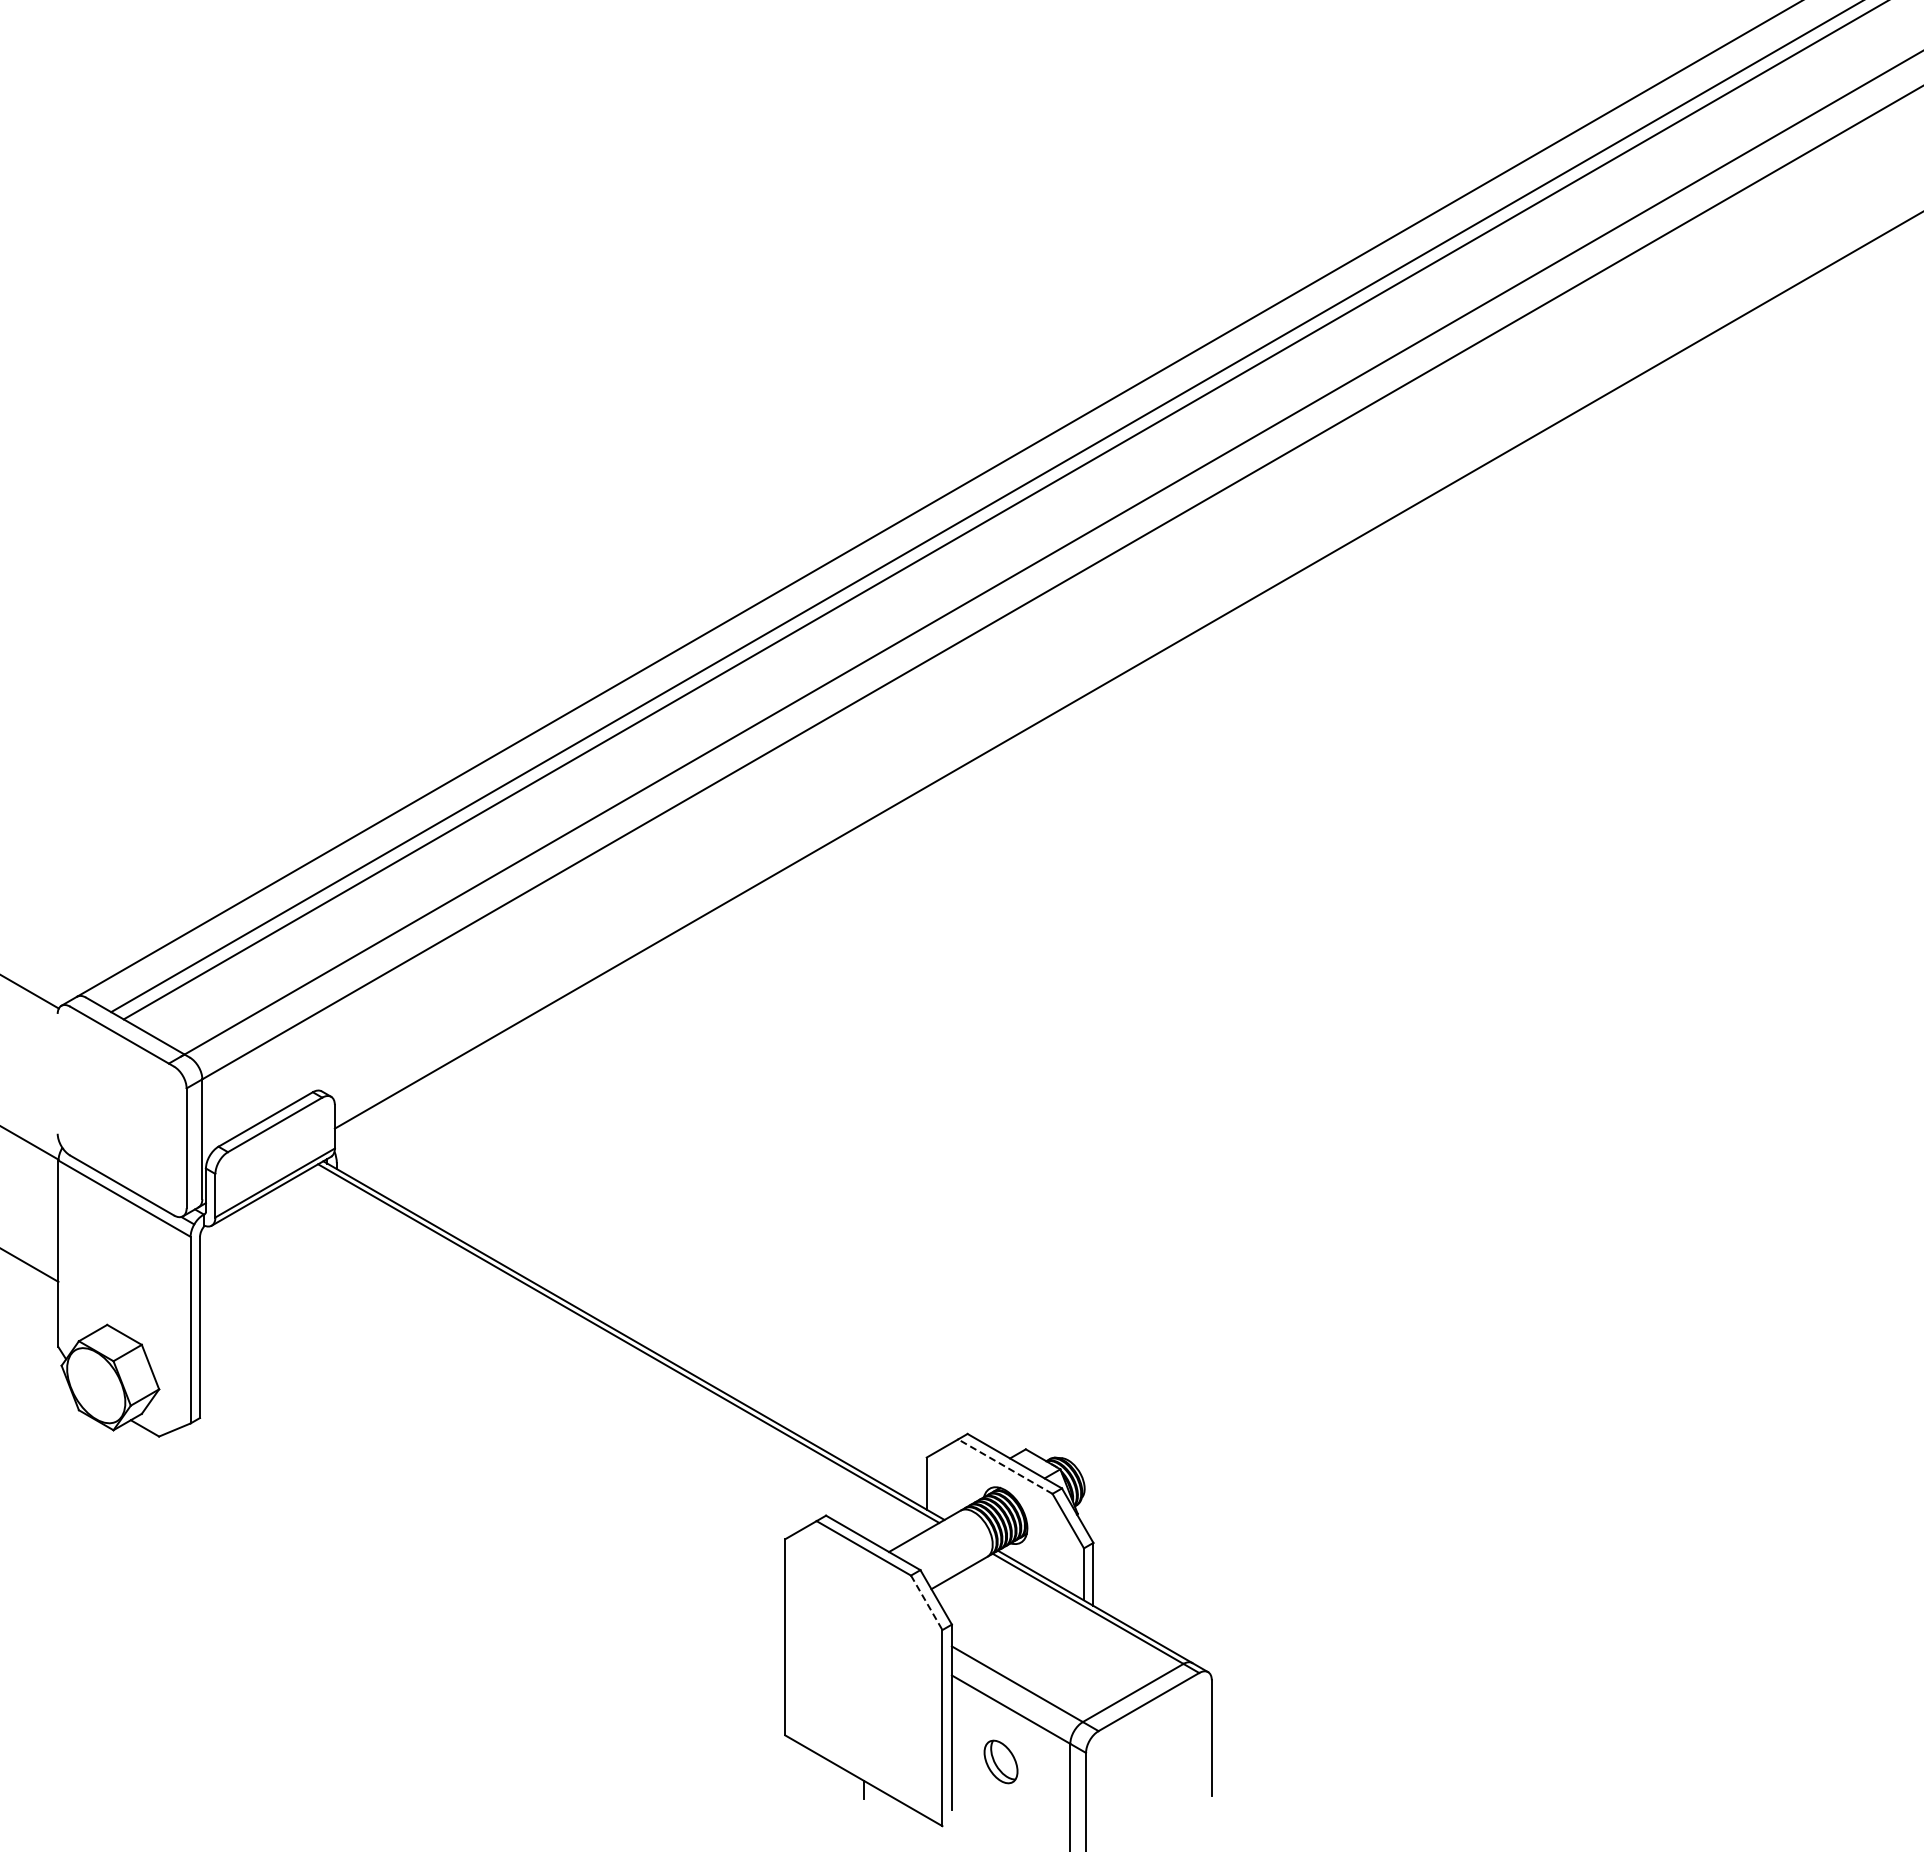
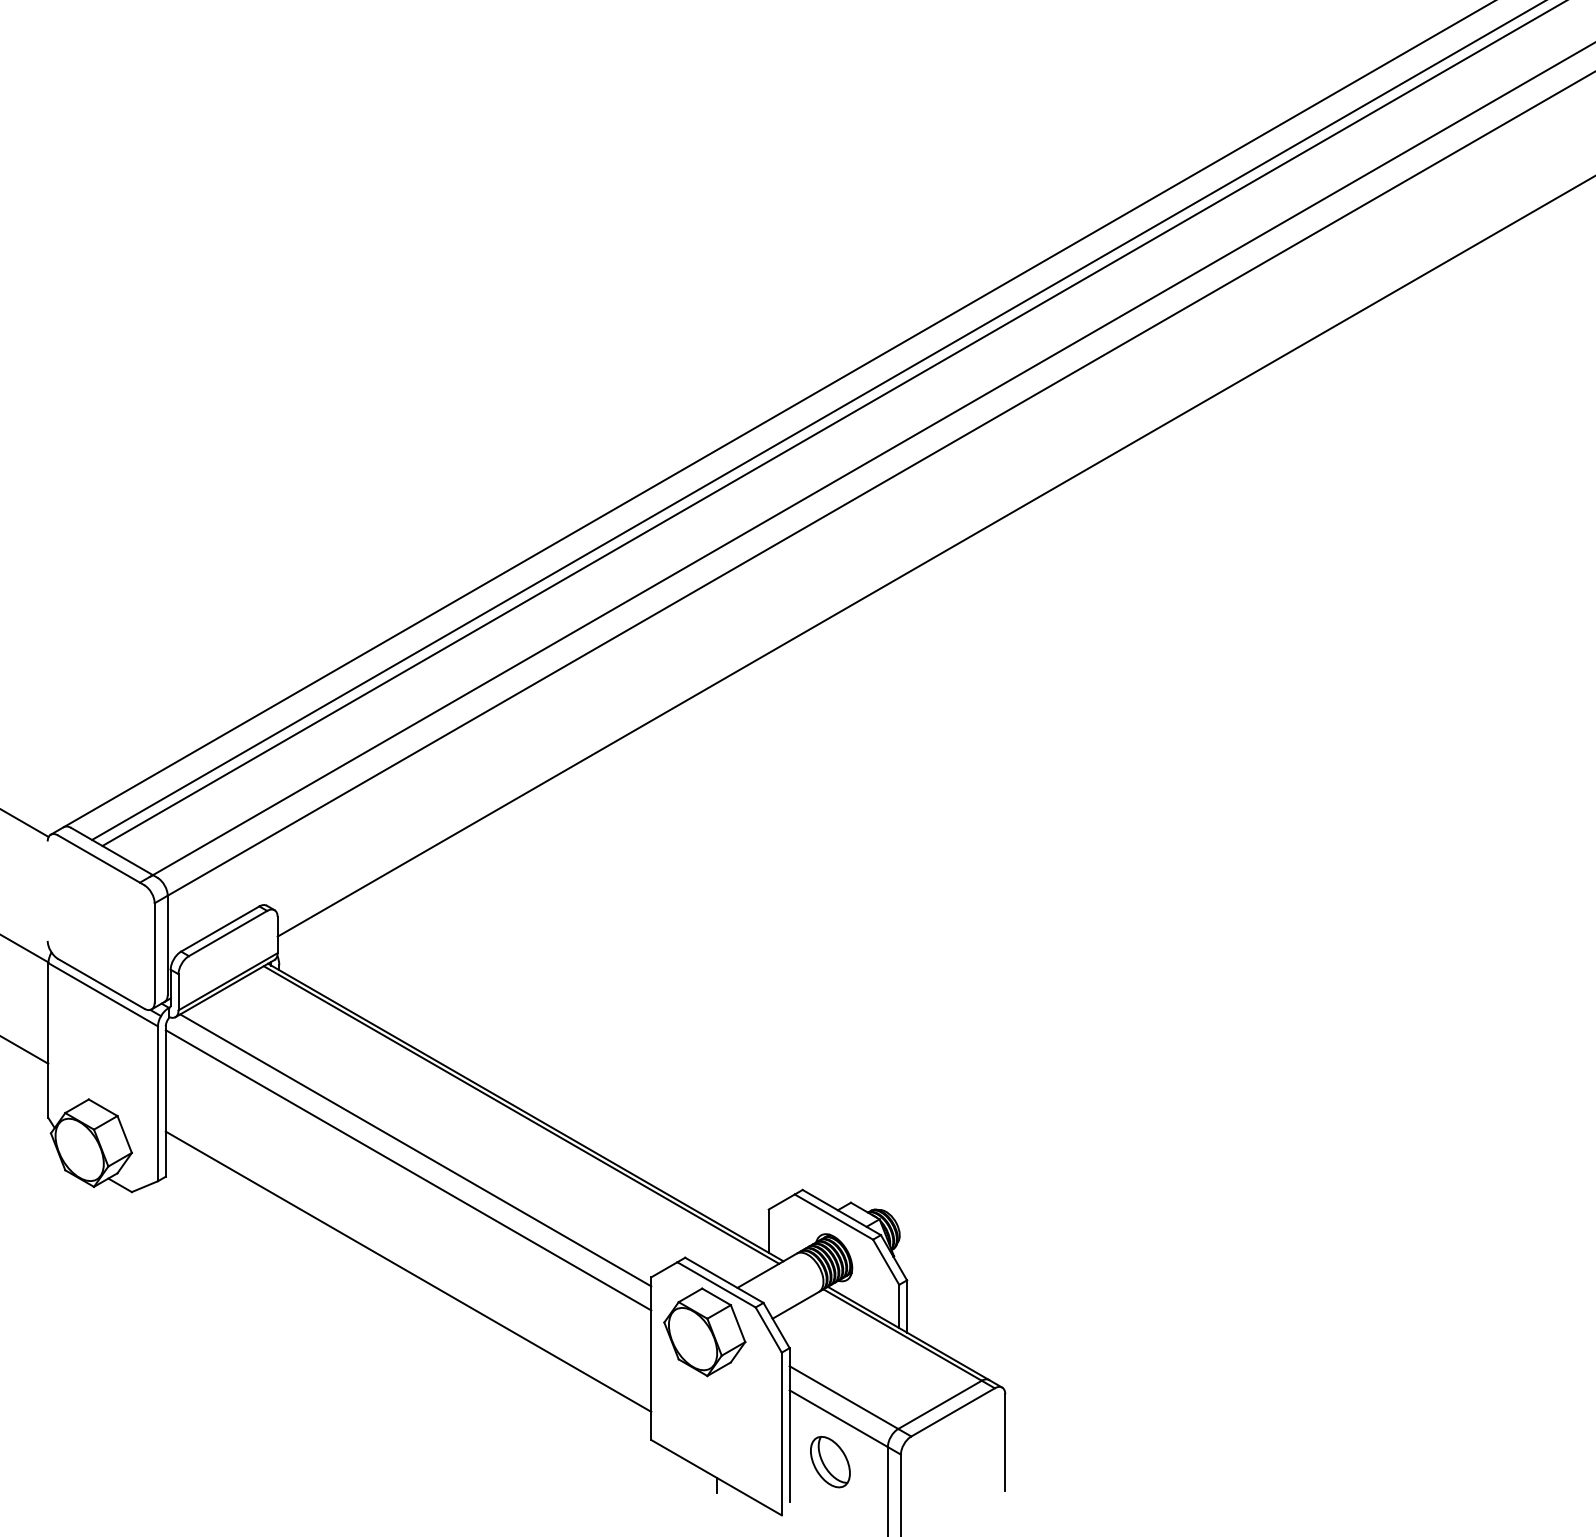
line: (501, 1386) -> (415, 1150), added
line: (492, 1410) -> (408, 1170), added
line: (1004, 1466) -> (833, 1216), dashed -> solid
line: (492, 1532) -> (408, 1271), added
line: (926, 1603) -> (768, 1330), dashed -> solid
part: (849, 1605) -> (704, 1332), added
part: (1000, 1761) -> (829, 1461), size x1.43

